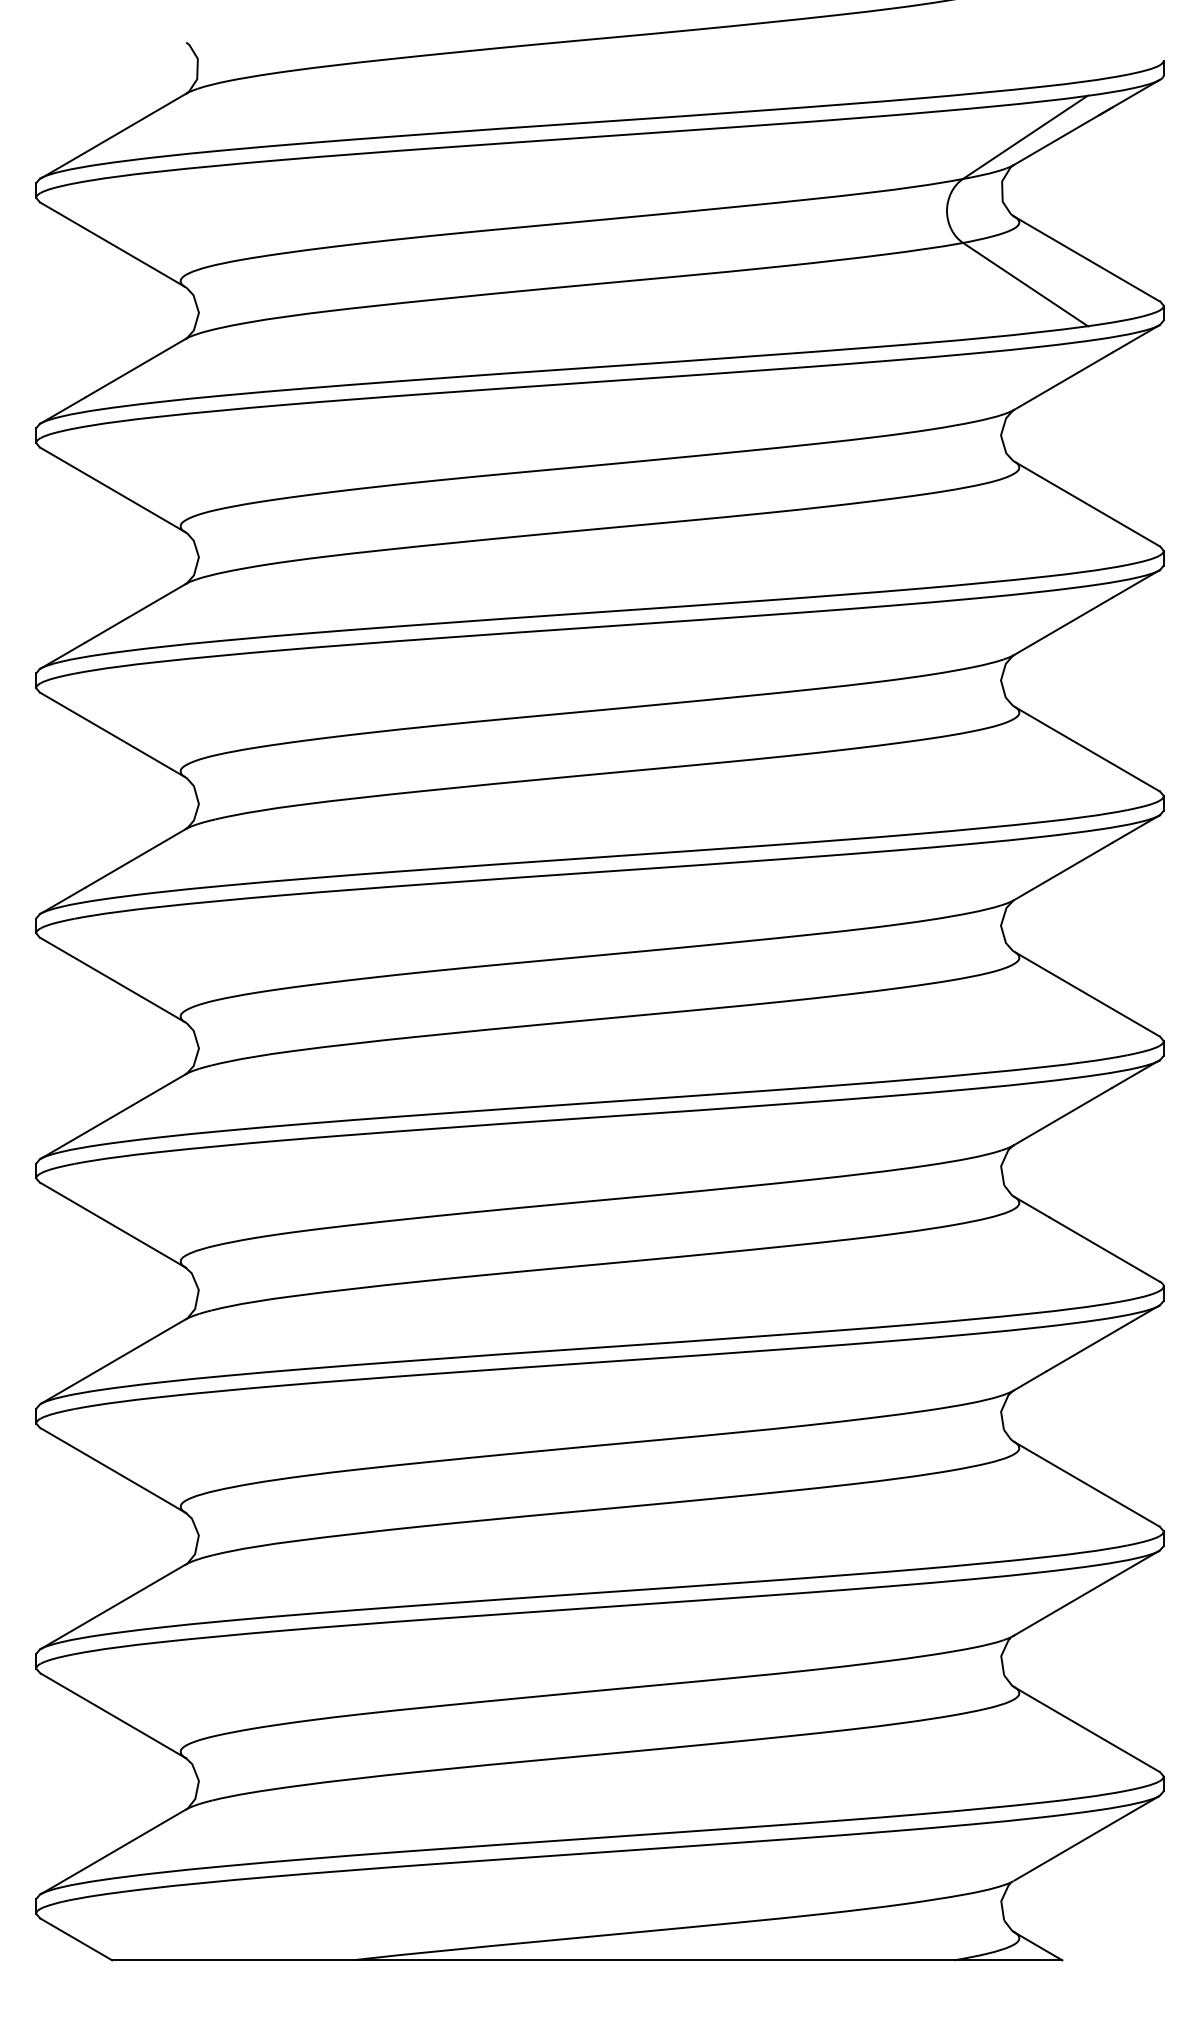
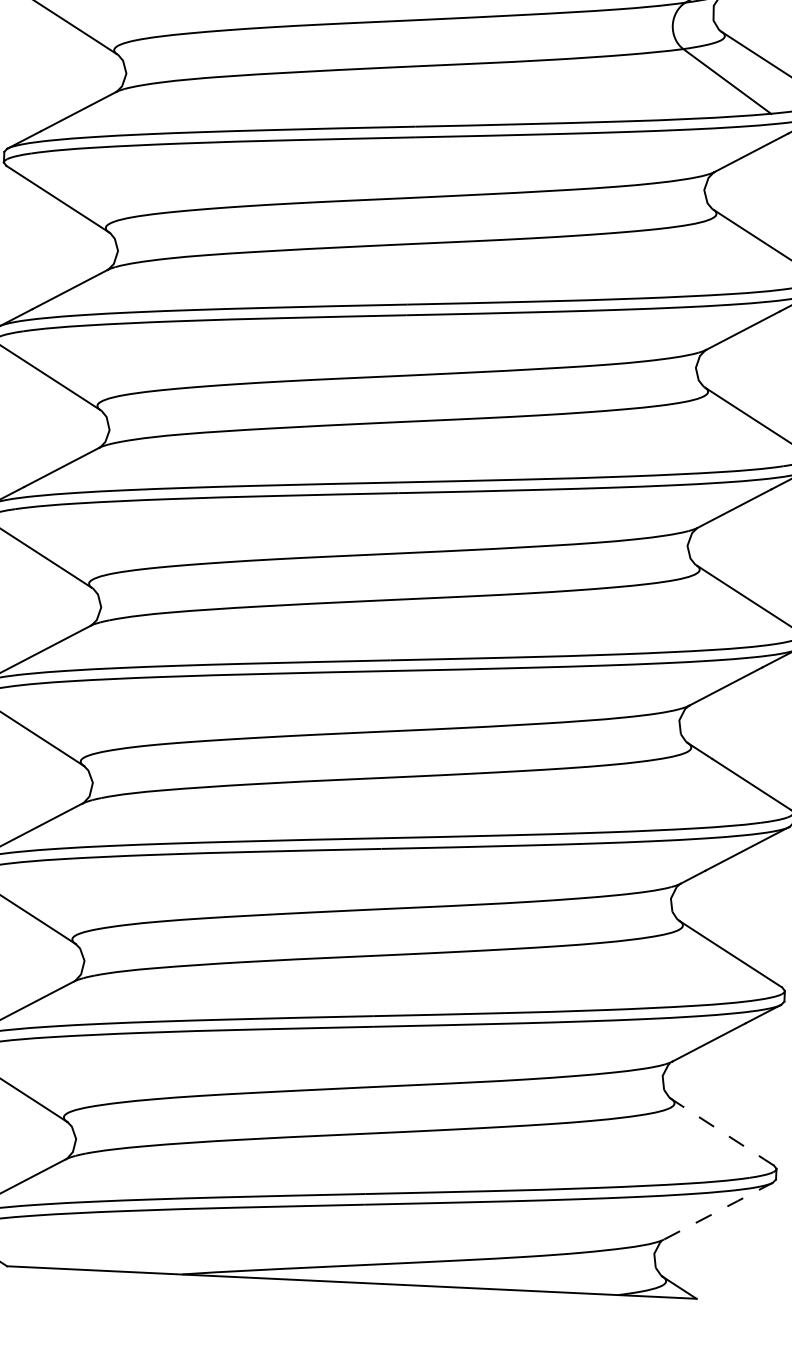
line: (1086, 1729) -> (722, 1132), solid -> dashed
line: (1087, 1838) -> (719, 1211), solid -> dashed

